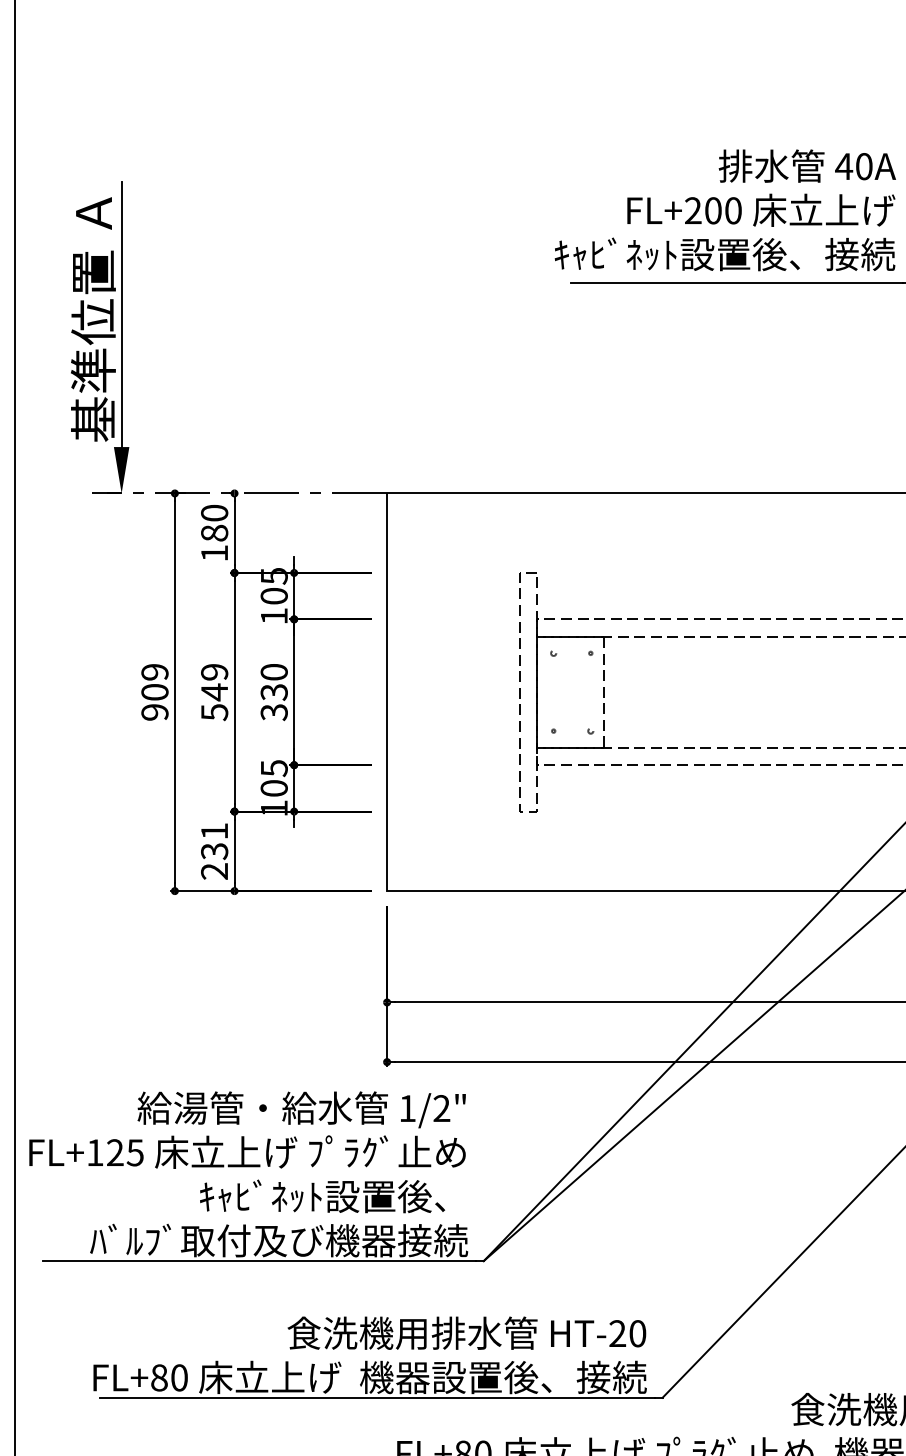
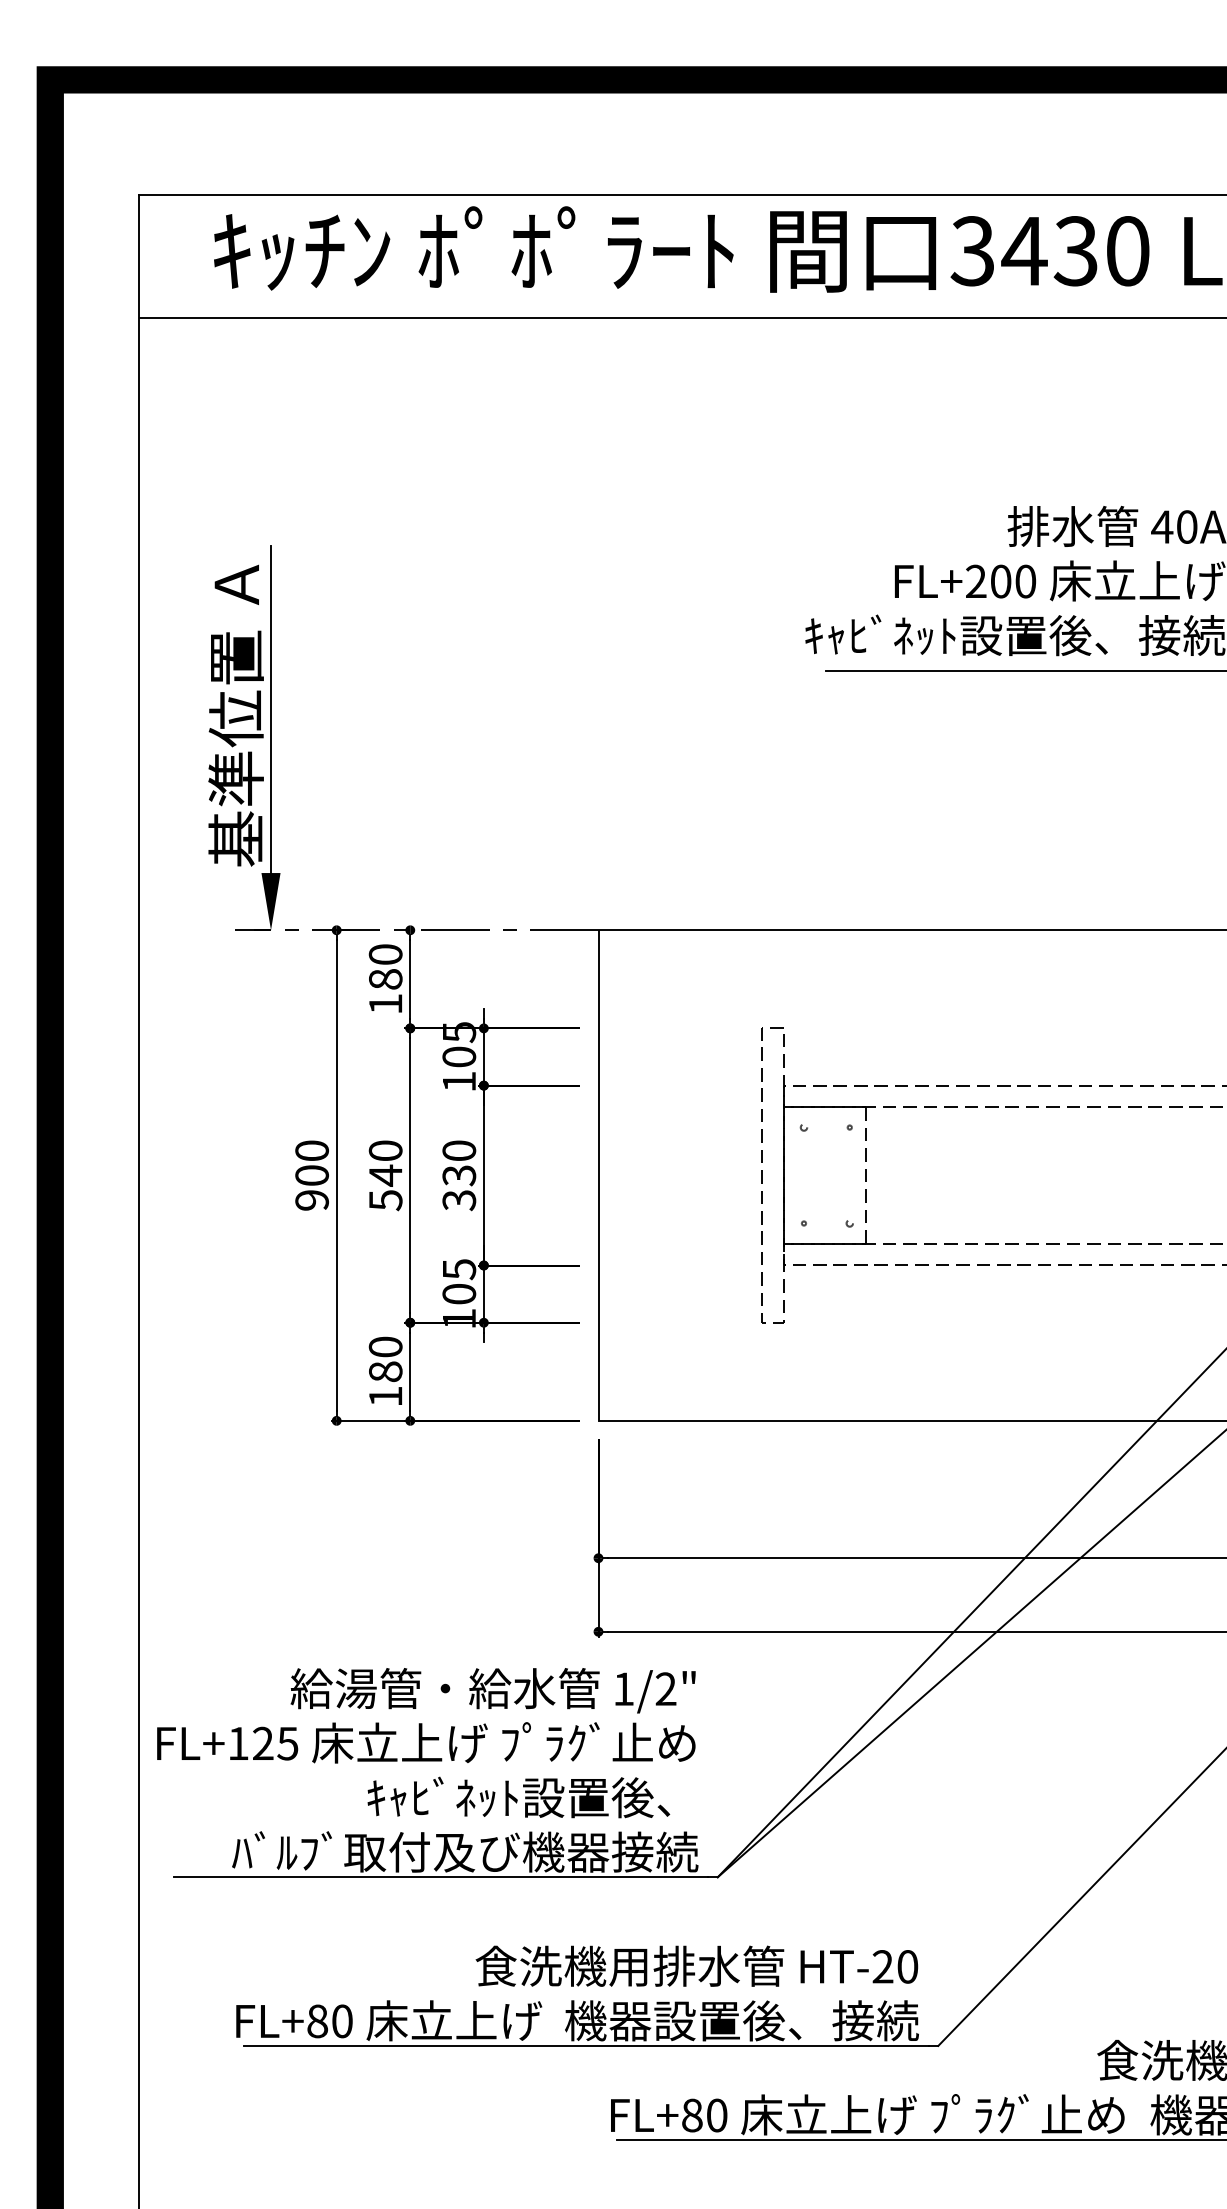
text: (154, 671) -> (311, 1150), 909 -> 900
text: (214, 671) -> (385, 1150), 549 -> 540
text: (214, 851) -> (385, 1371), 231 -> 180

